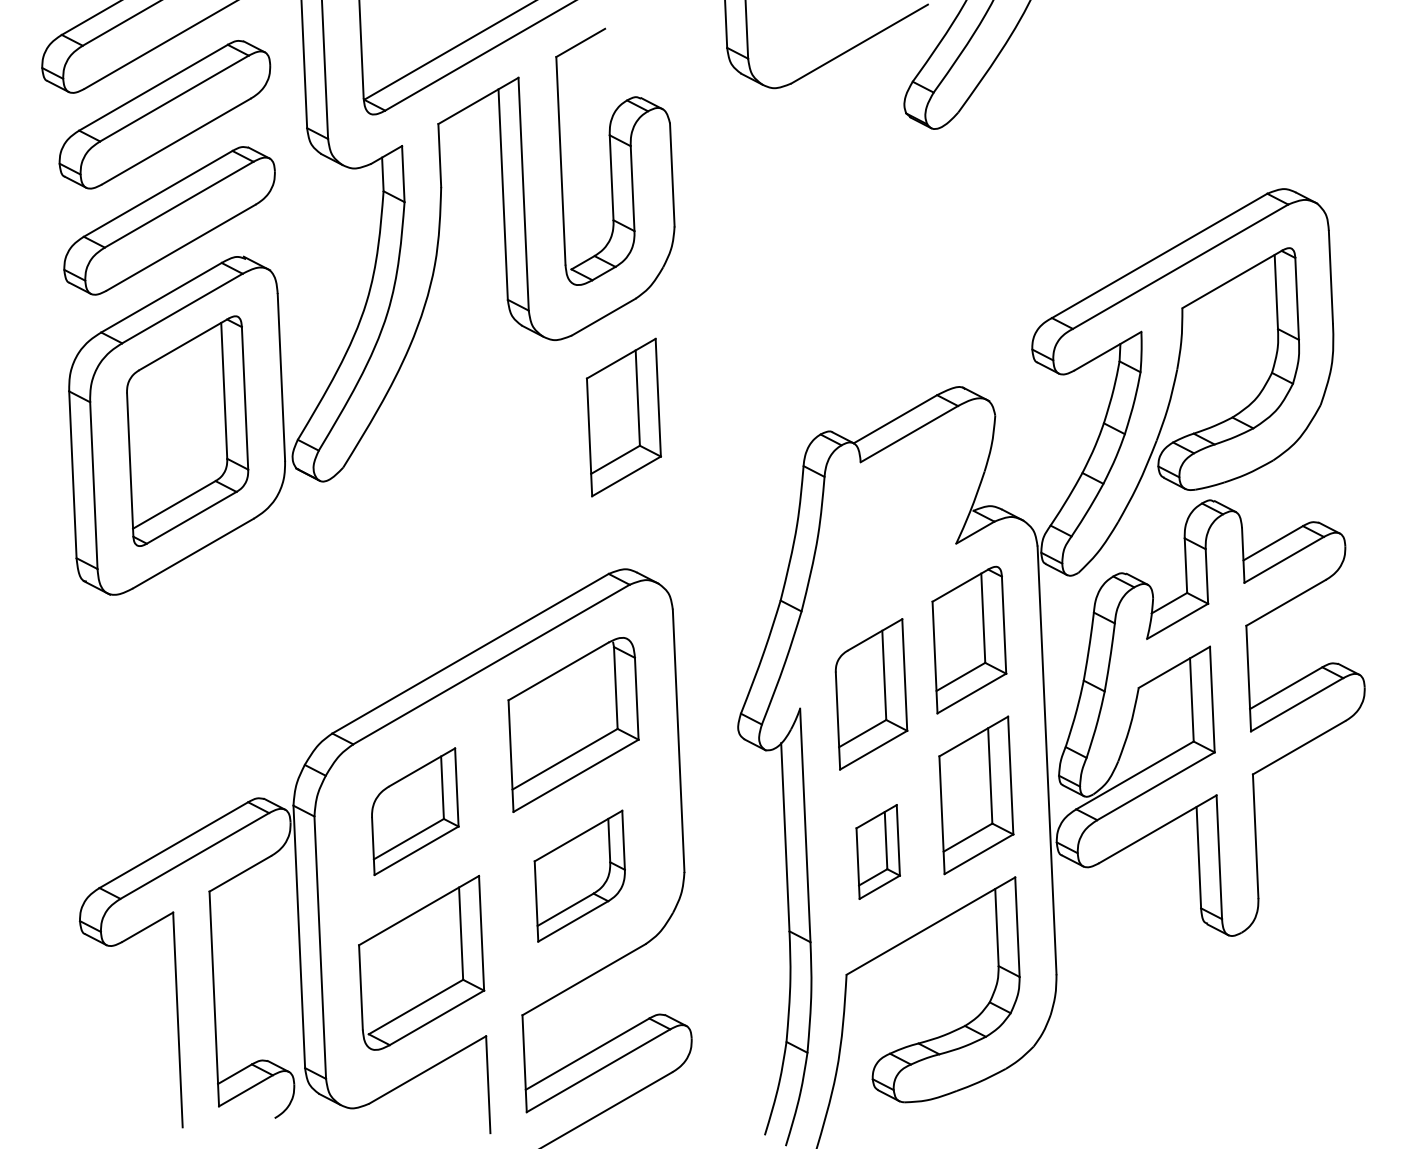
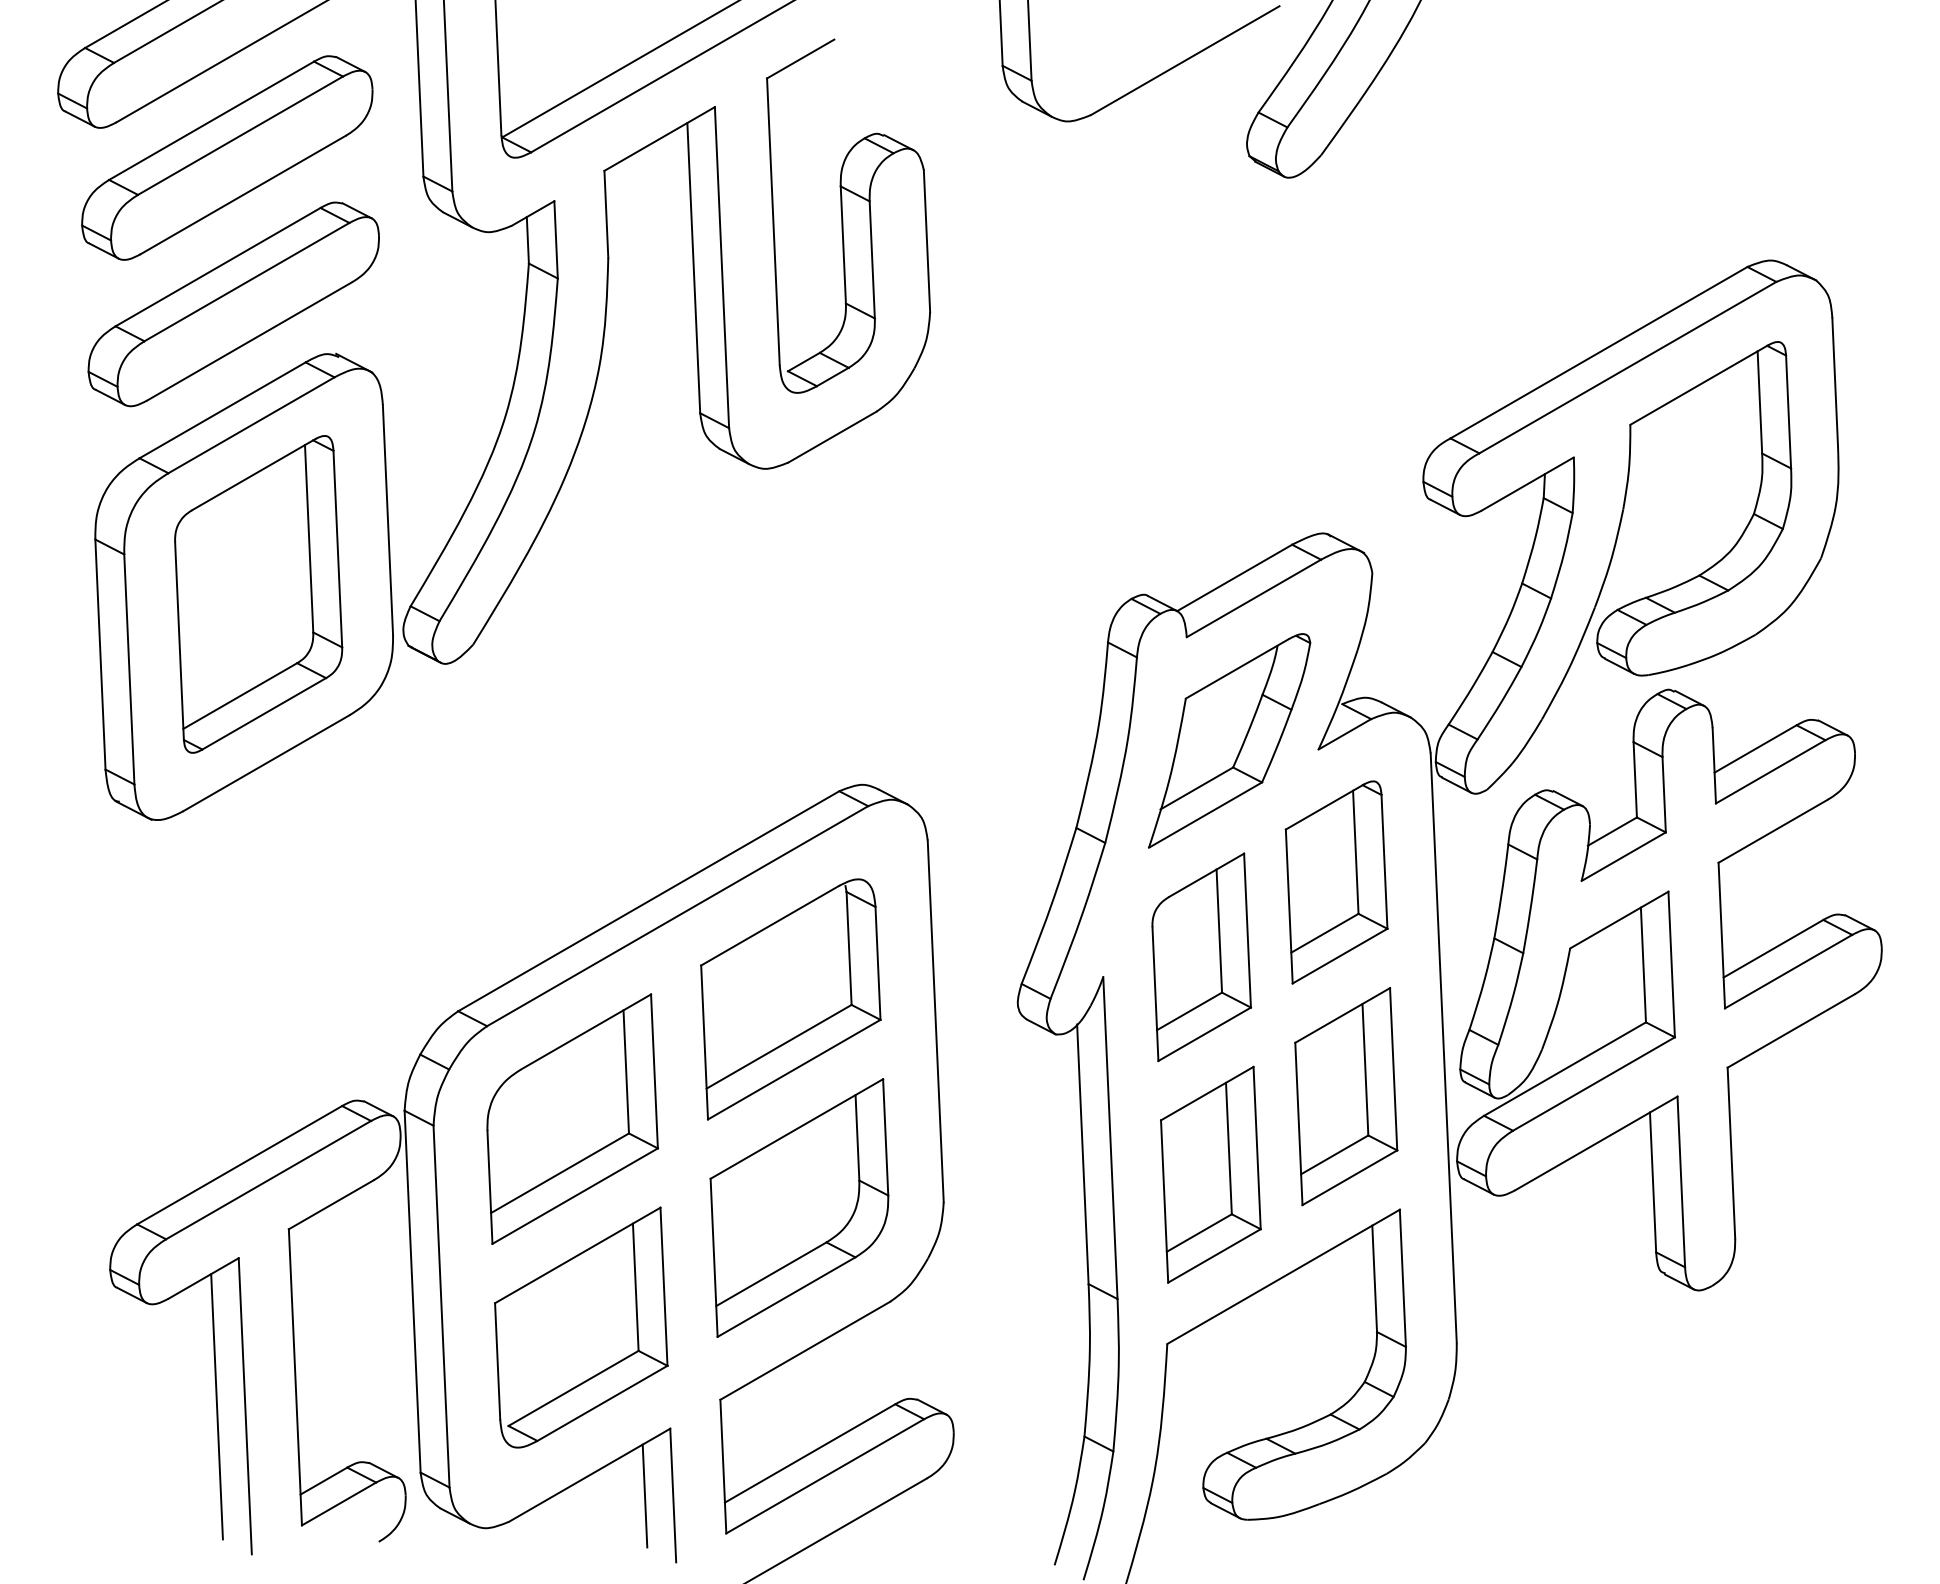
part: (624, 417) -> (860, 575), removed
part: (891, 537) -> (1229, 740), added
part: (415, 811) -> (572, 1118), size x1.43
part: (877, 851) -> (1210, 1174), size x1.67
part: (579, 875) -> (799, 1207), size x1.43
line: (157, 1020) -> (216, 1406), added
line: (467, 1084) -> (644, 1495), added

